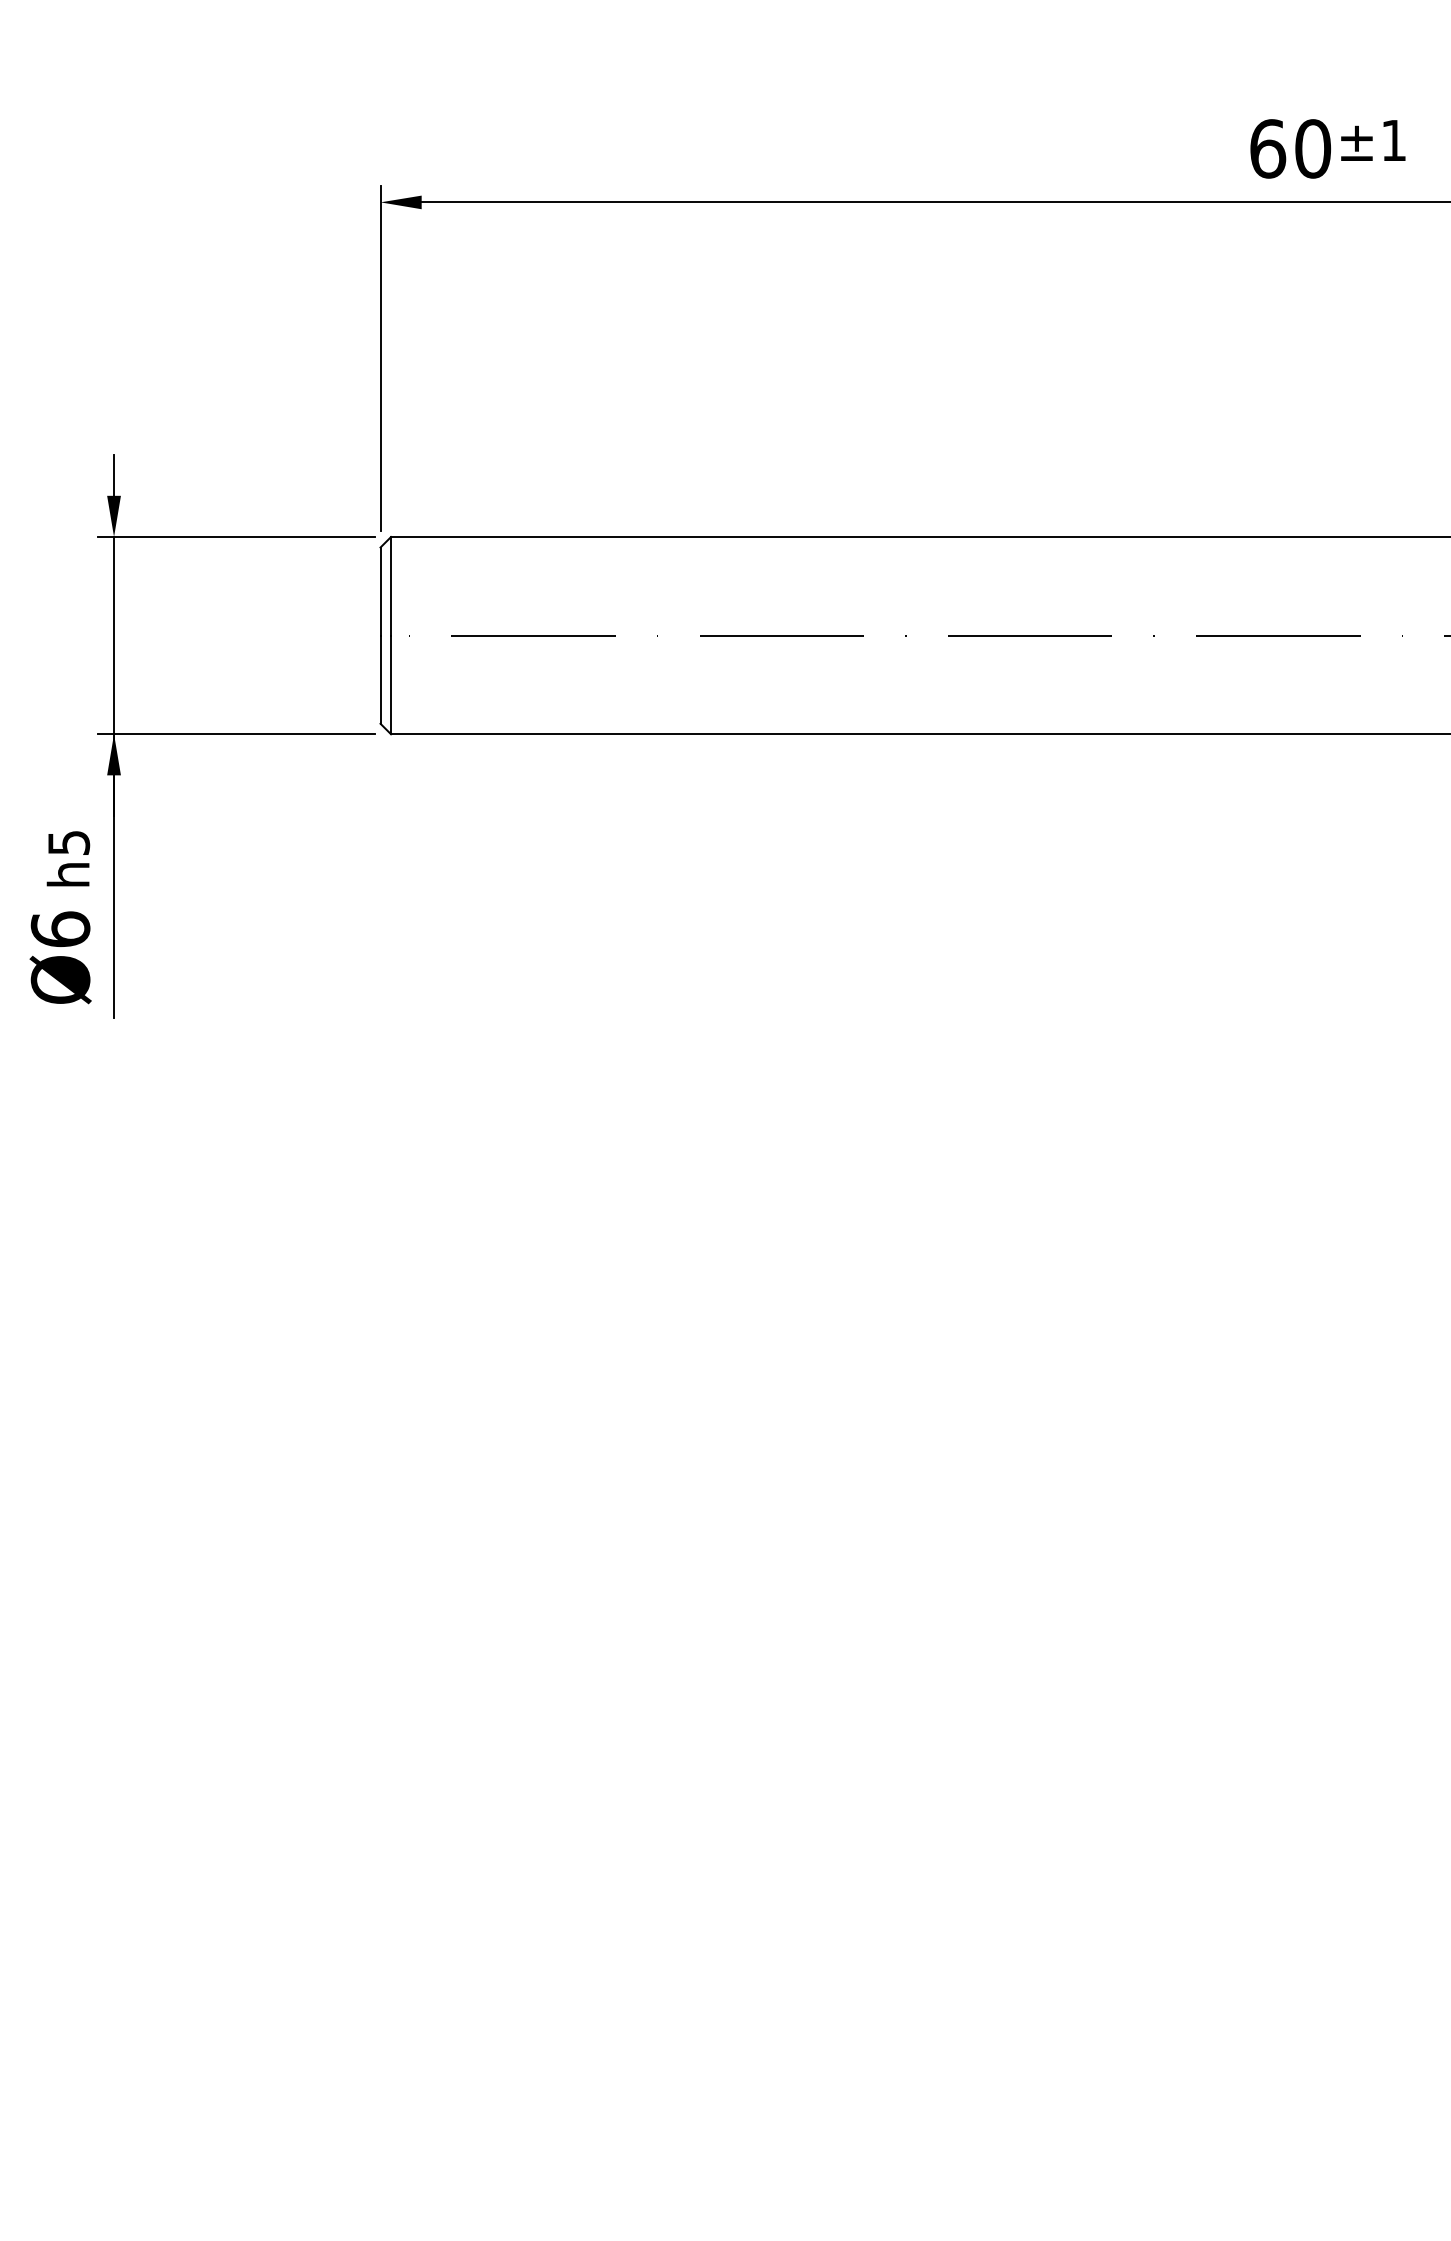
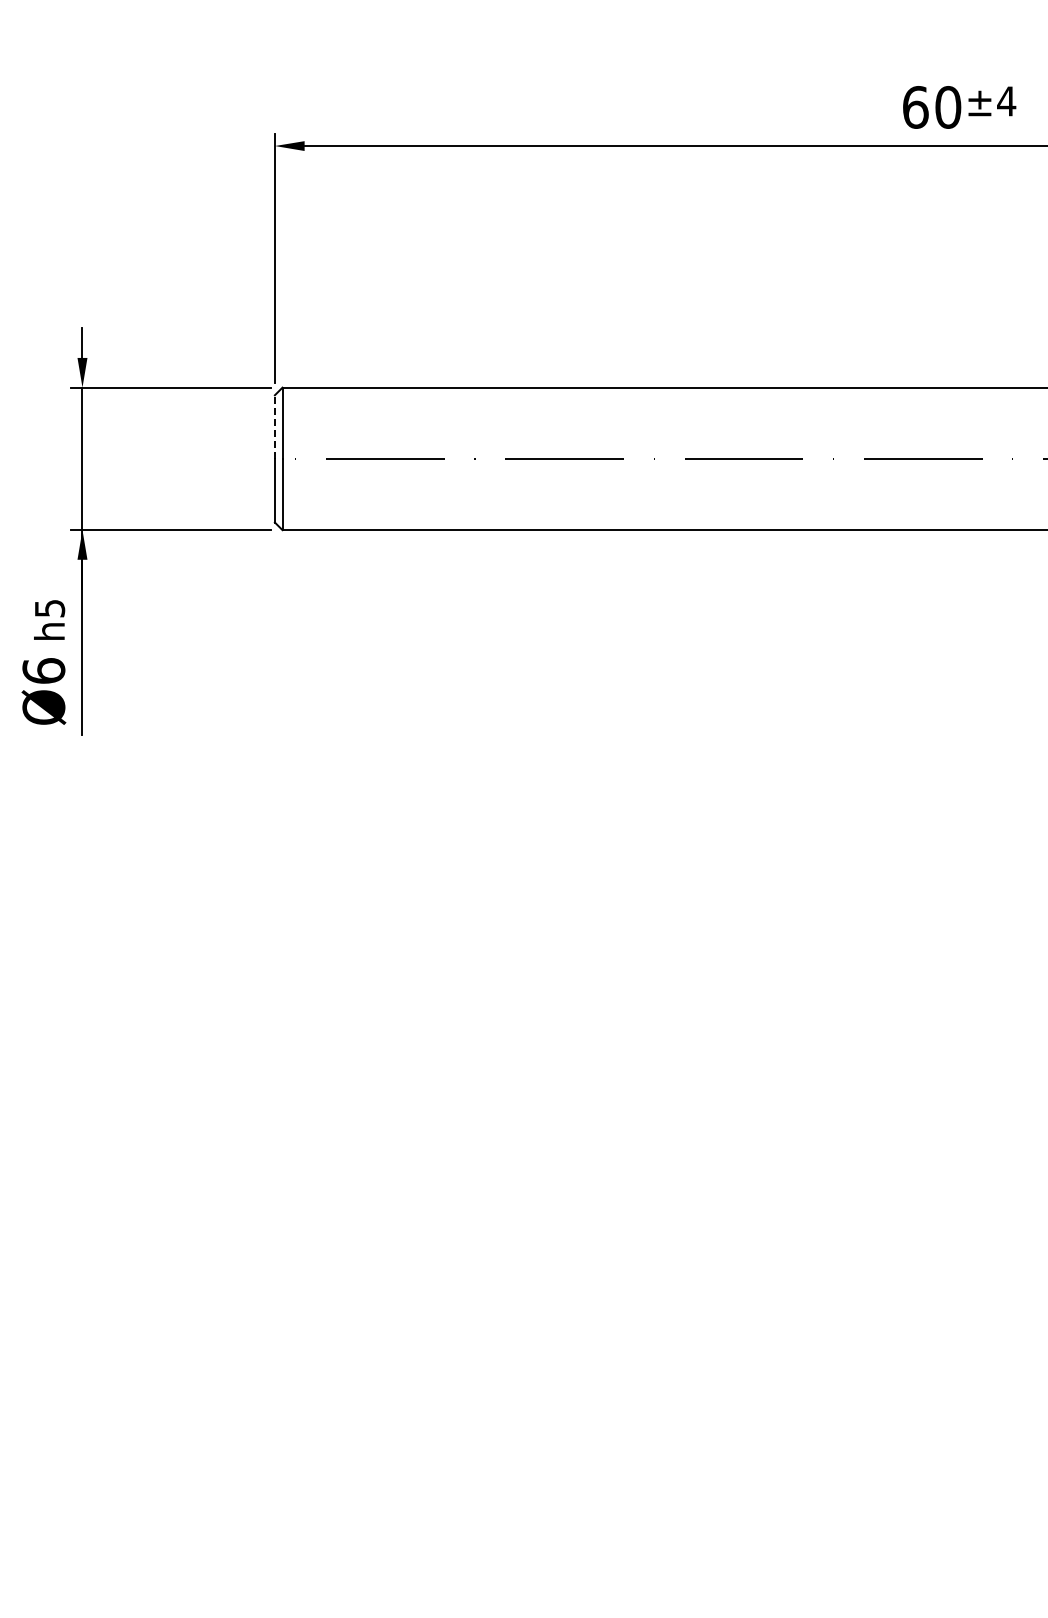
text: (1393, 140) -> (1006, 101), ±1 -> ±4
line: (379, 592) -> (274, 427), solid -> dashed

